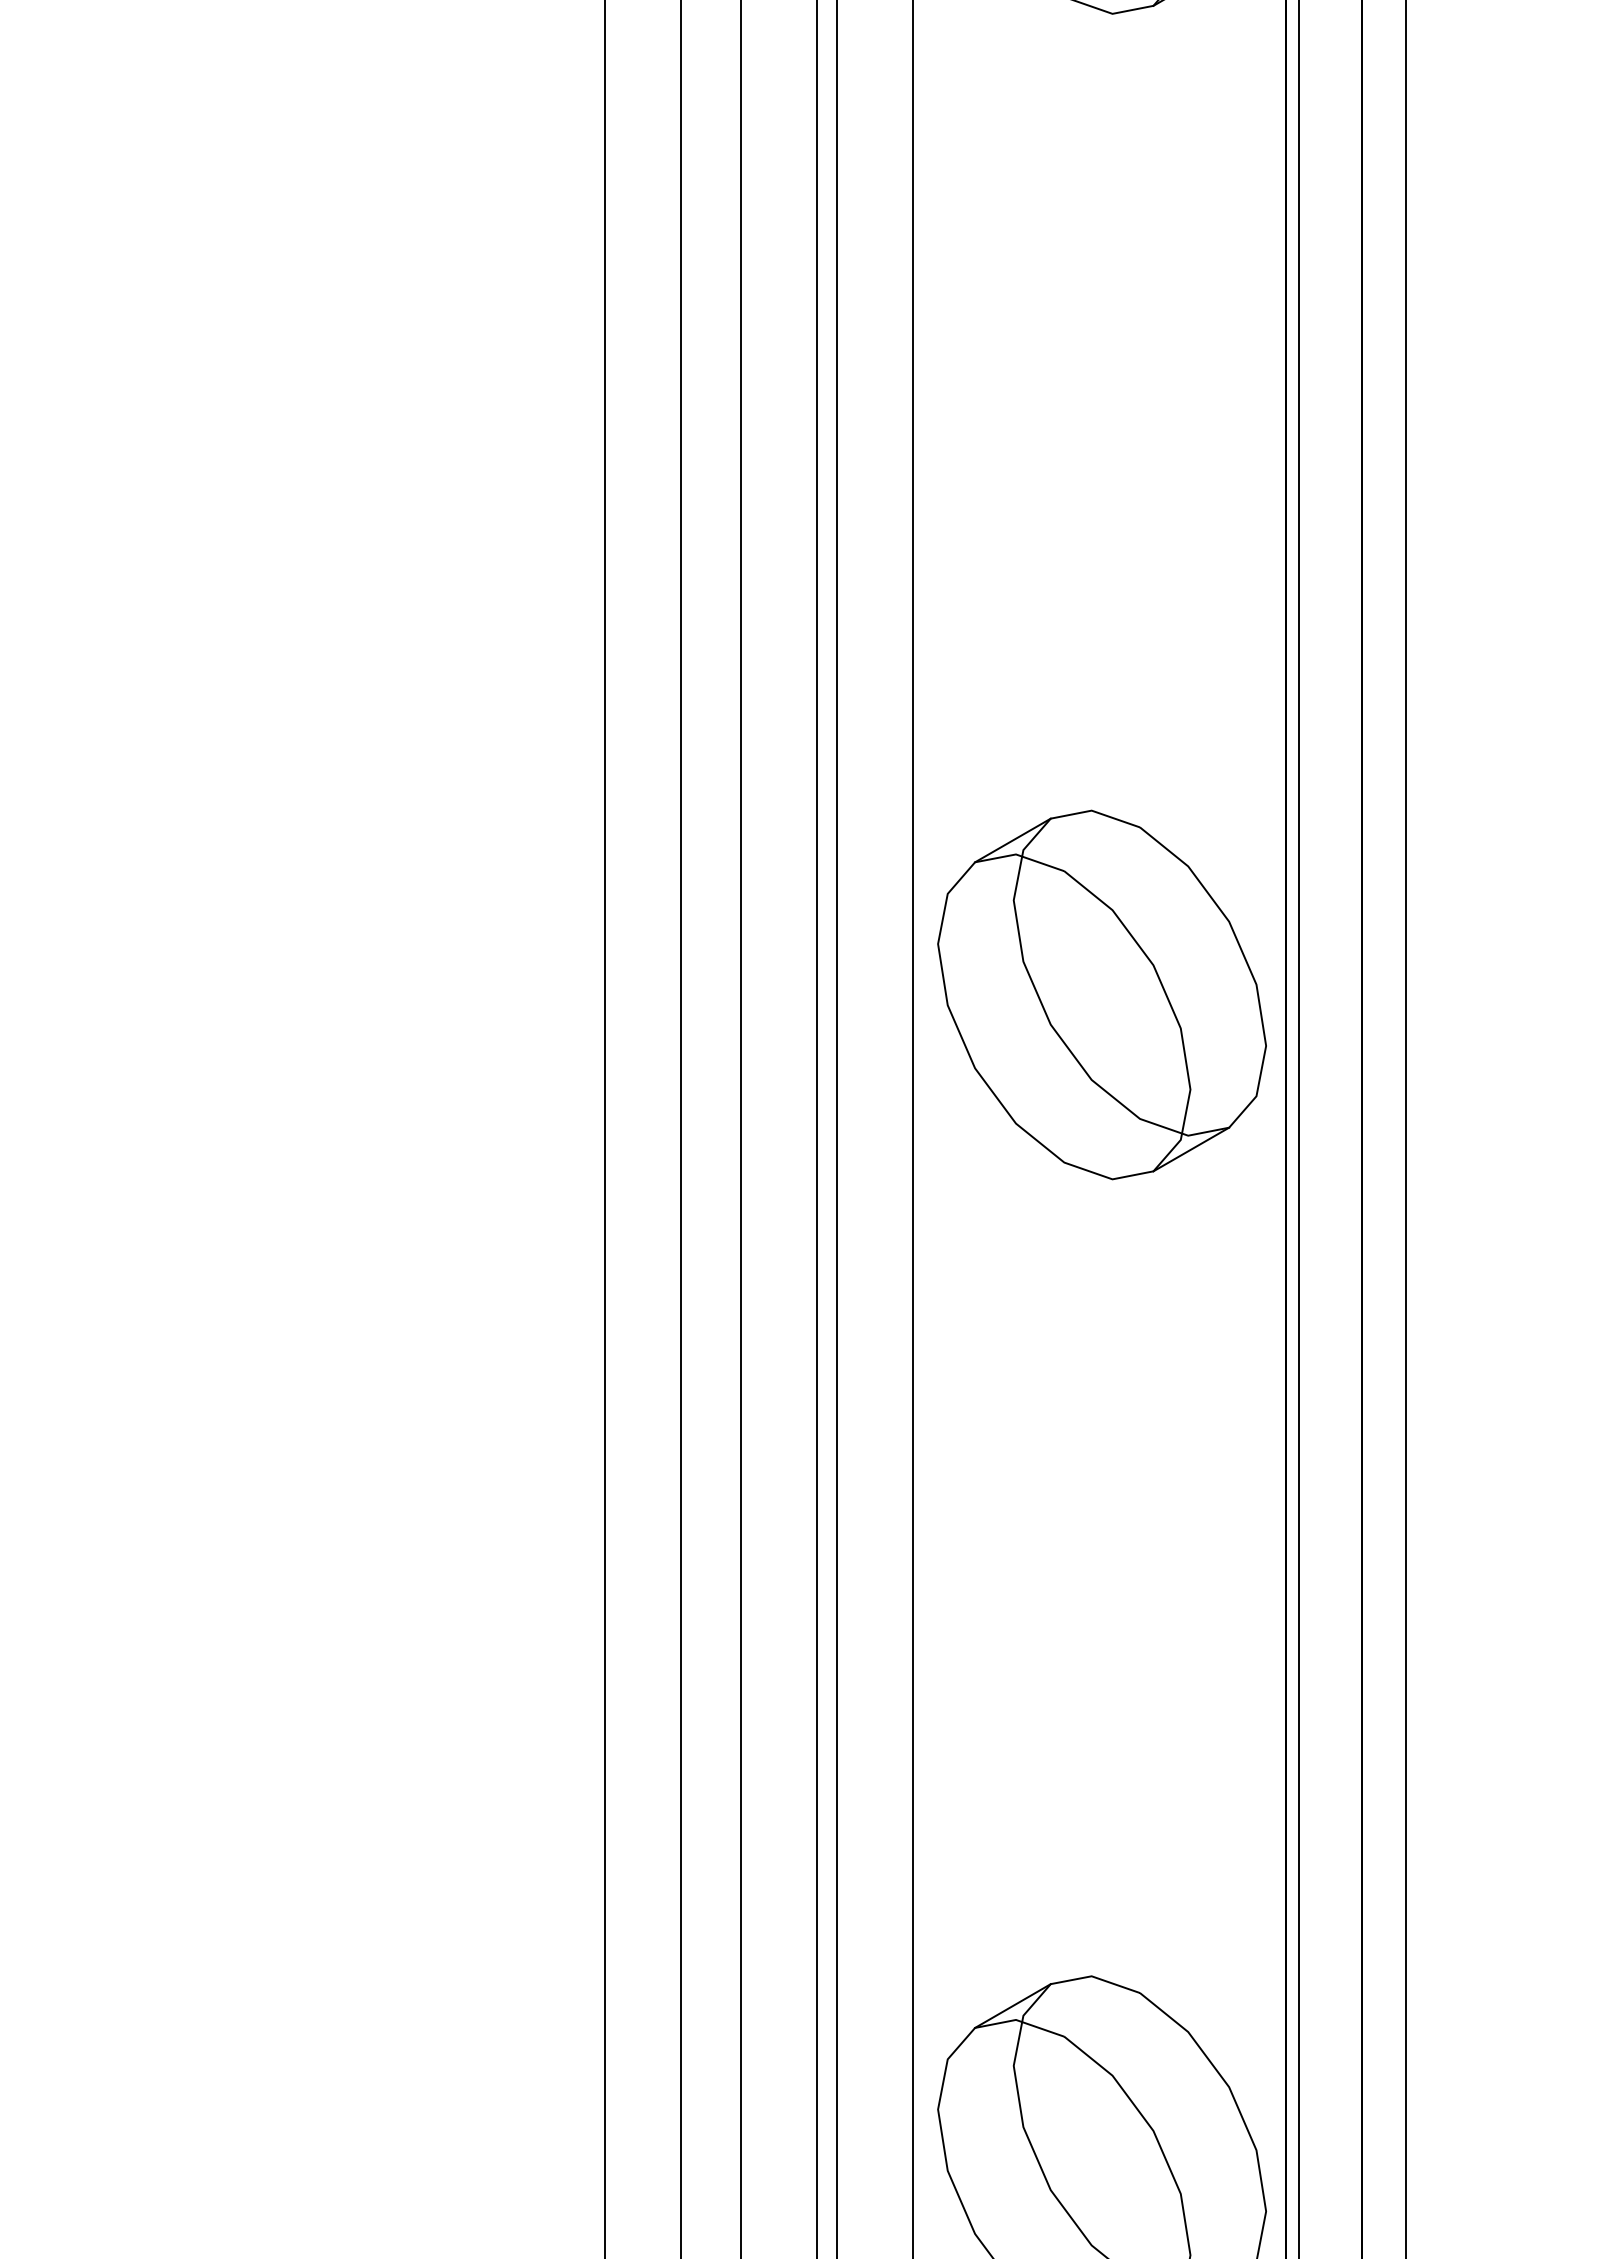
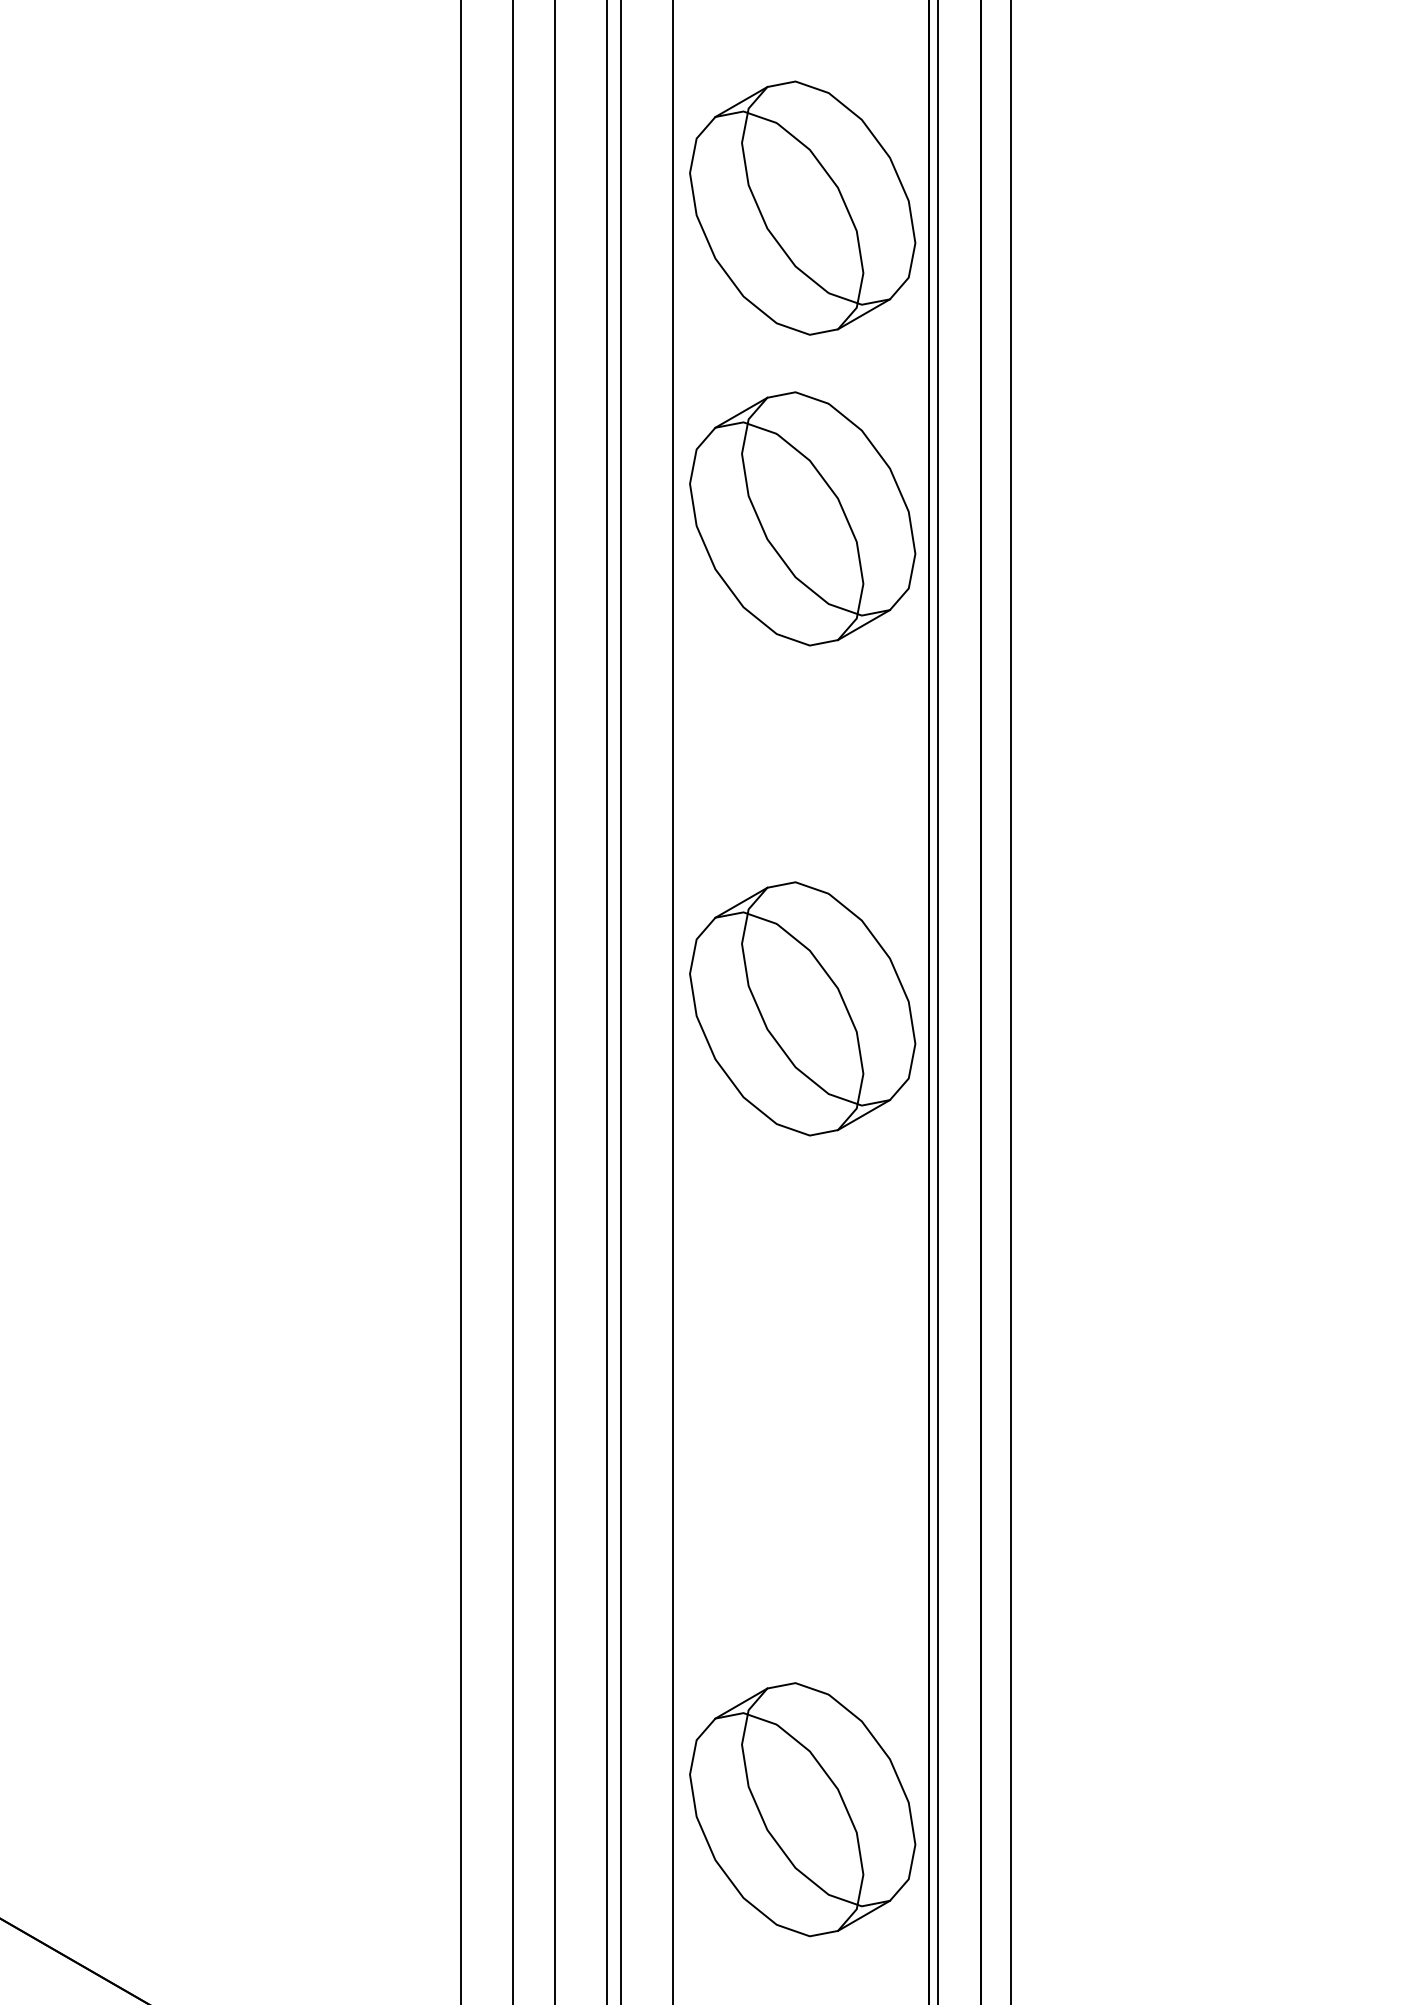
part: (1101, 281) -> (802, 518), added

